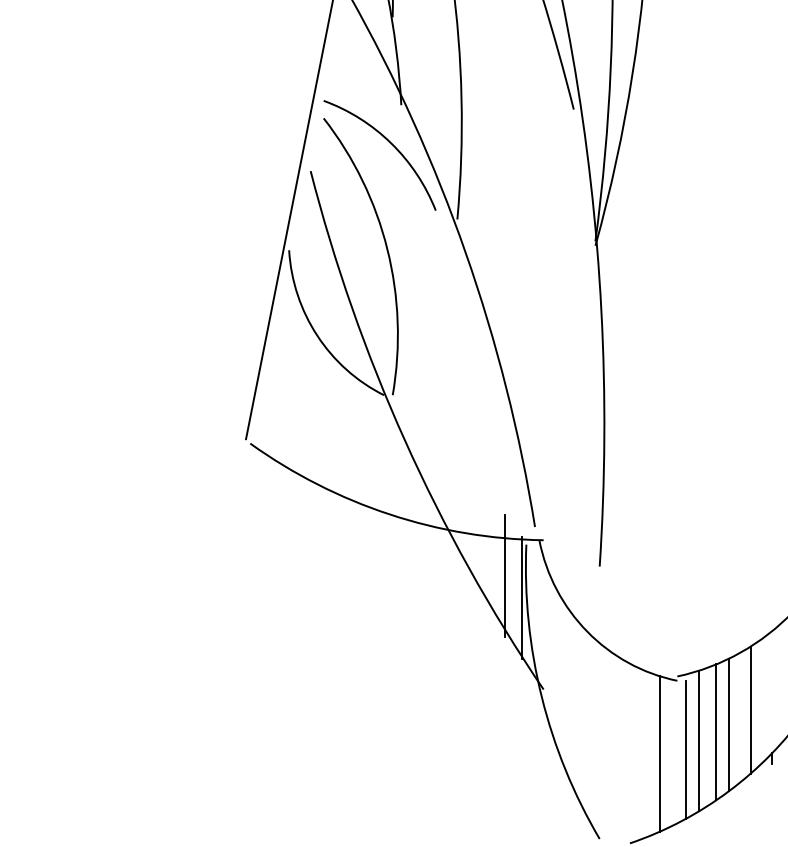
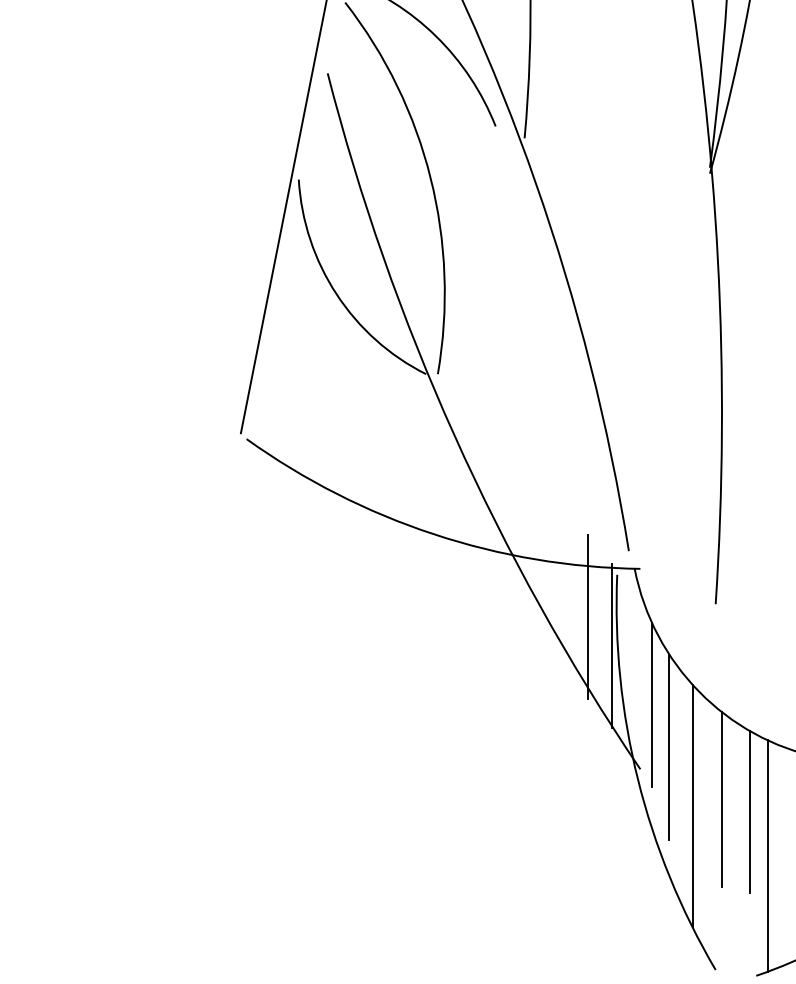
line: (552, 641) -> (652, 704), added
line: (565, 673) -> (669, 747), added
line: (604, 711) -> (722, 798), added
line: (582, 716) -> (692, 805), added
line: (625, 721) -> (750, 812), added
line: (638, 754) -> (767, 856), added

